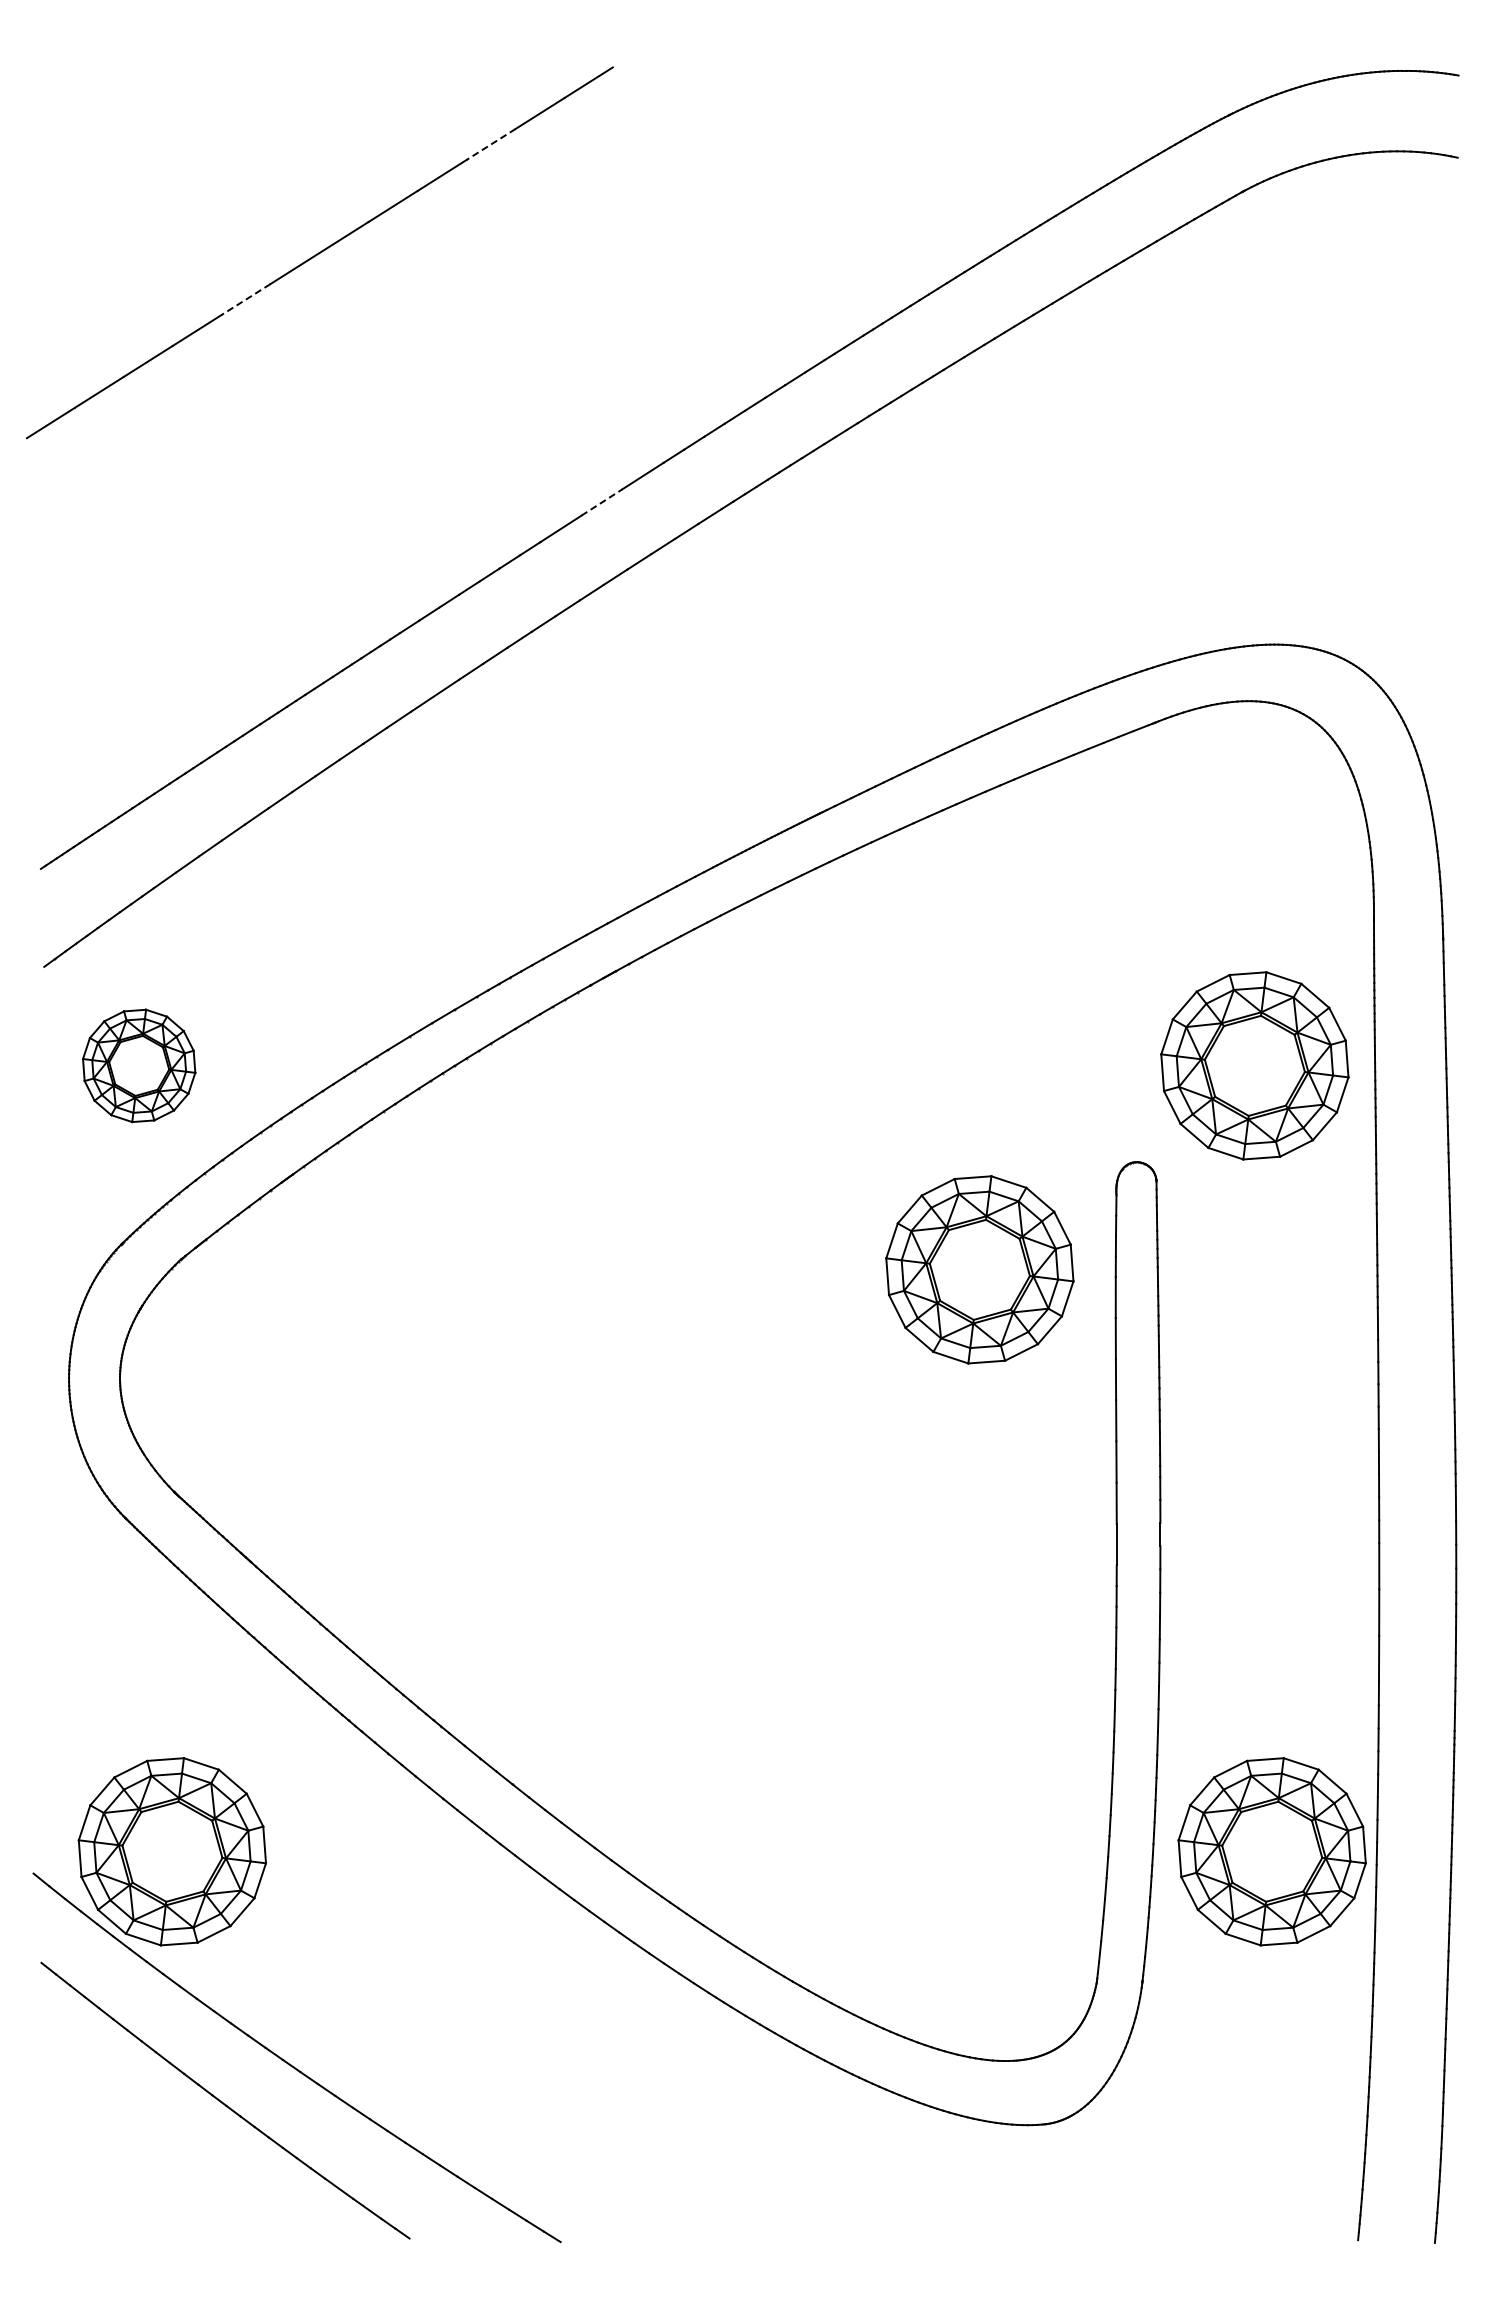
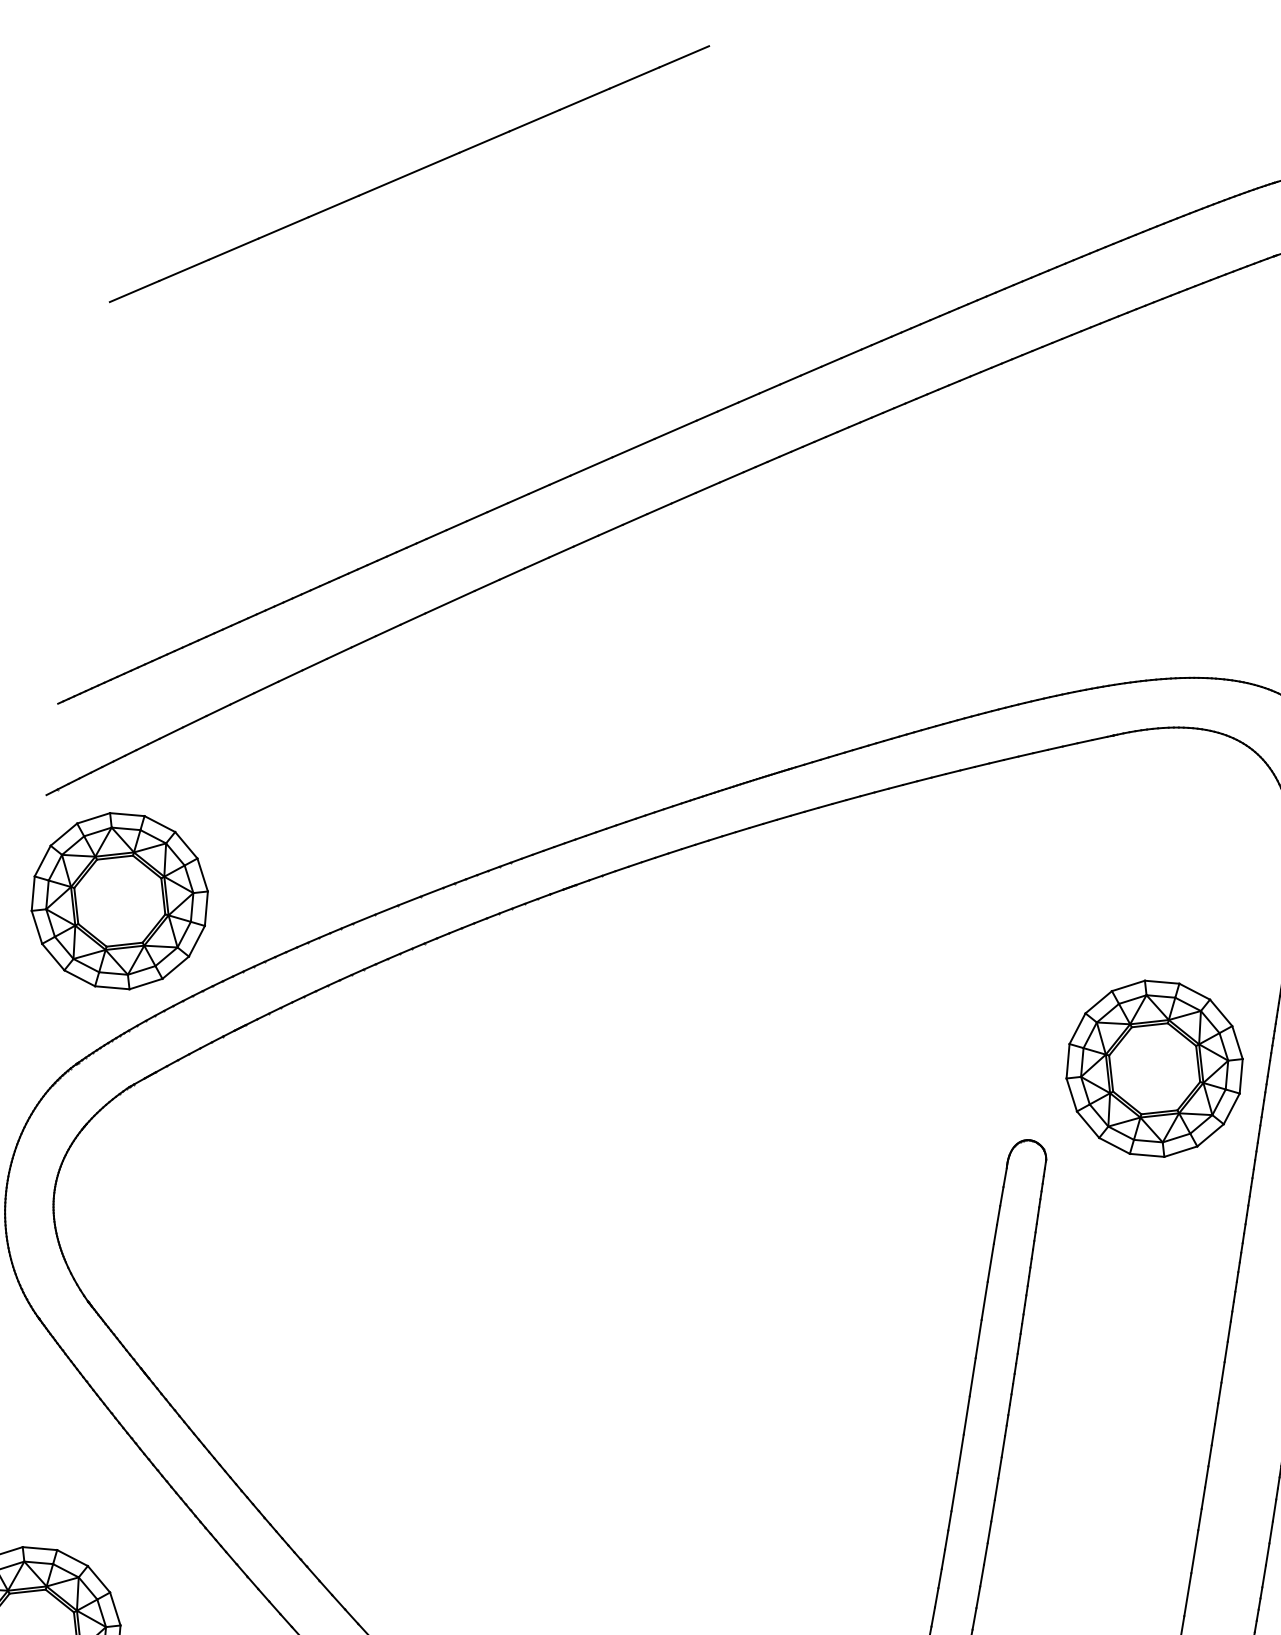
line: (491, 144) -> (584, 99), dashed -> solid
line: (245, 299) -> (333, 206), dashed -> solid
line: (602, 502) -> (634, 448), dashed -> solid
part: (138, 1065) -> (119, 900), size x1.67
part: (979, 1269) -> (868, 1216), removed

